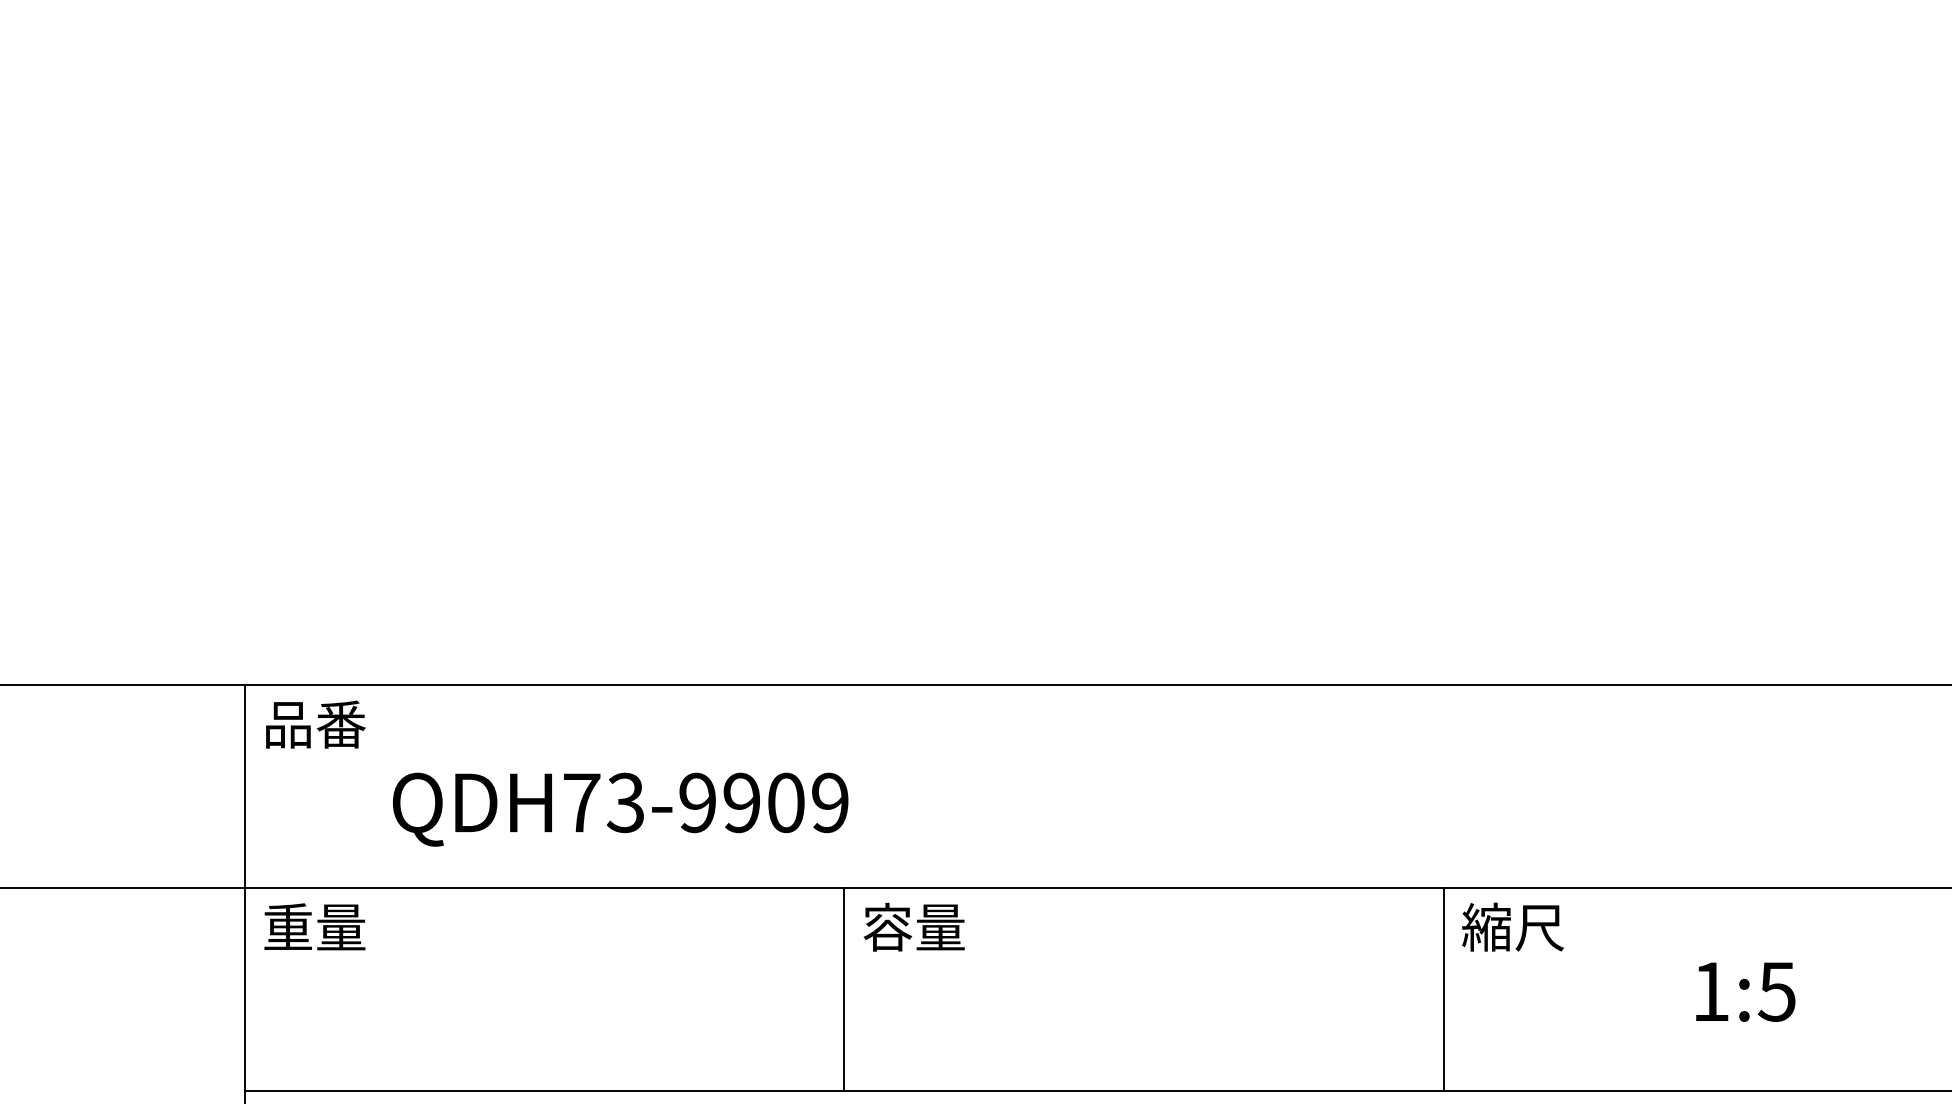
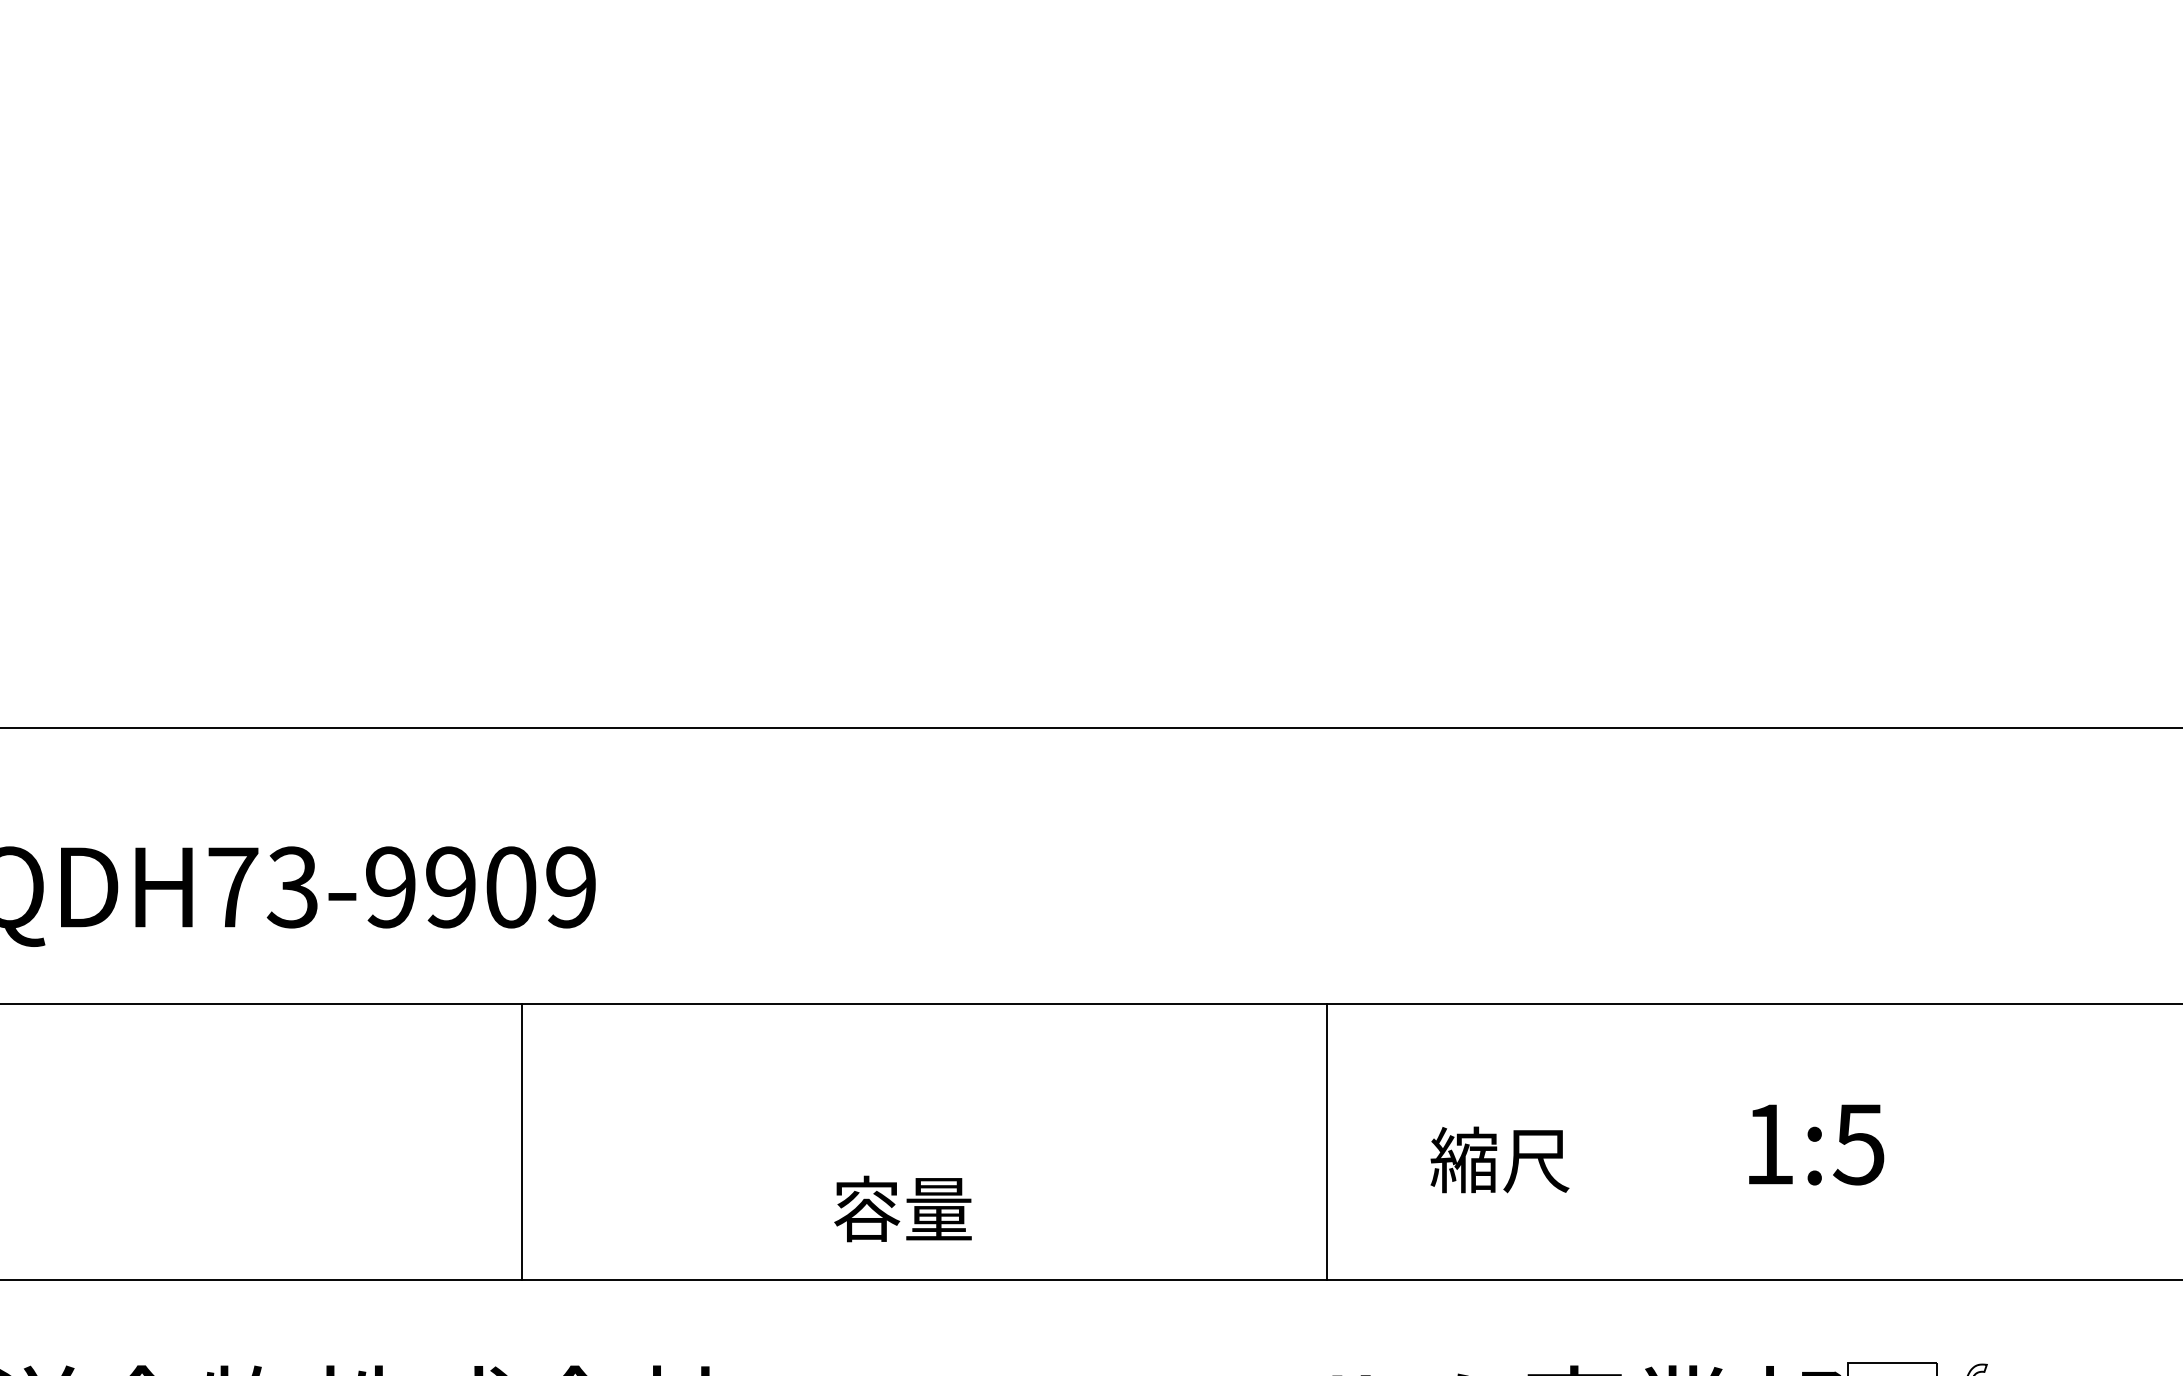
text: (913, 926) -> (901, 1207), moved
text: (1512, 926) -> (1499, 1158), moved
line: (844, 989) -> (522, 1141), moved
line: (1443, 989) -> (1326, 1141), moved

